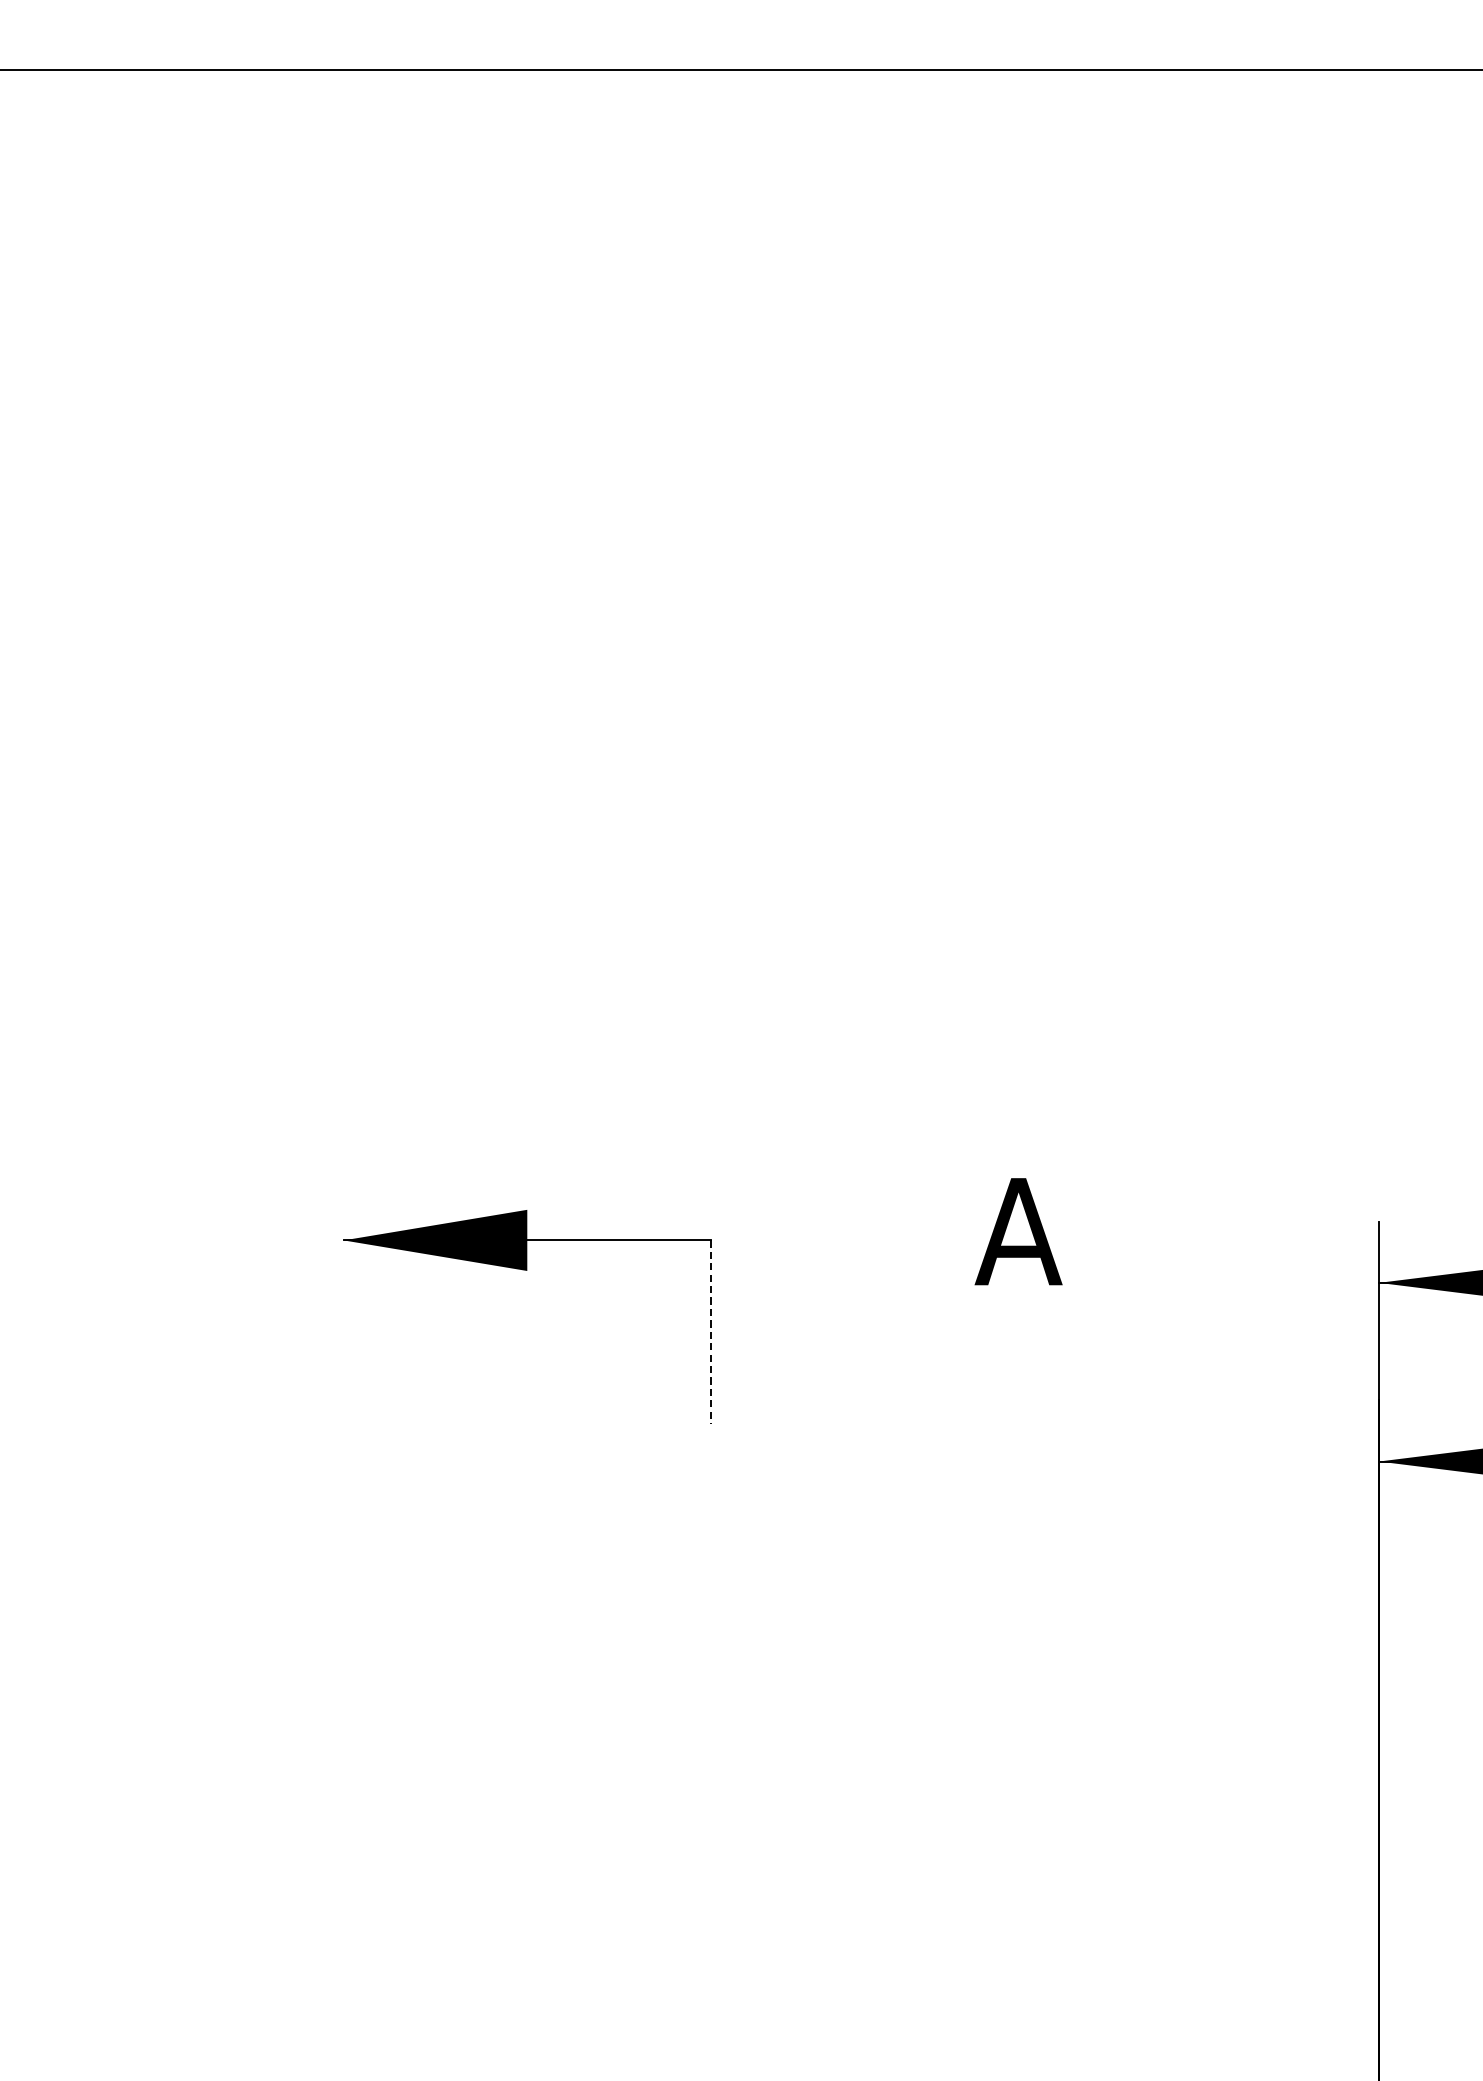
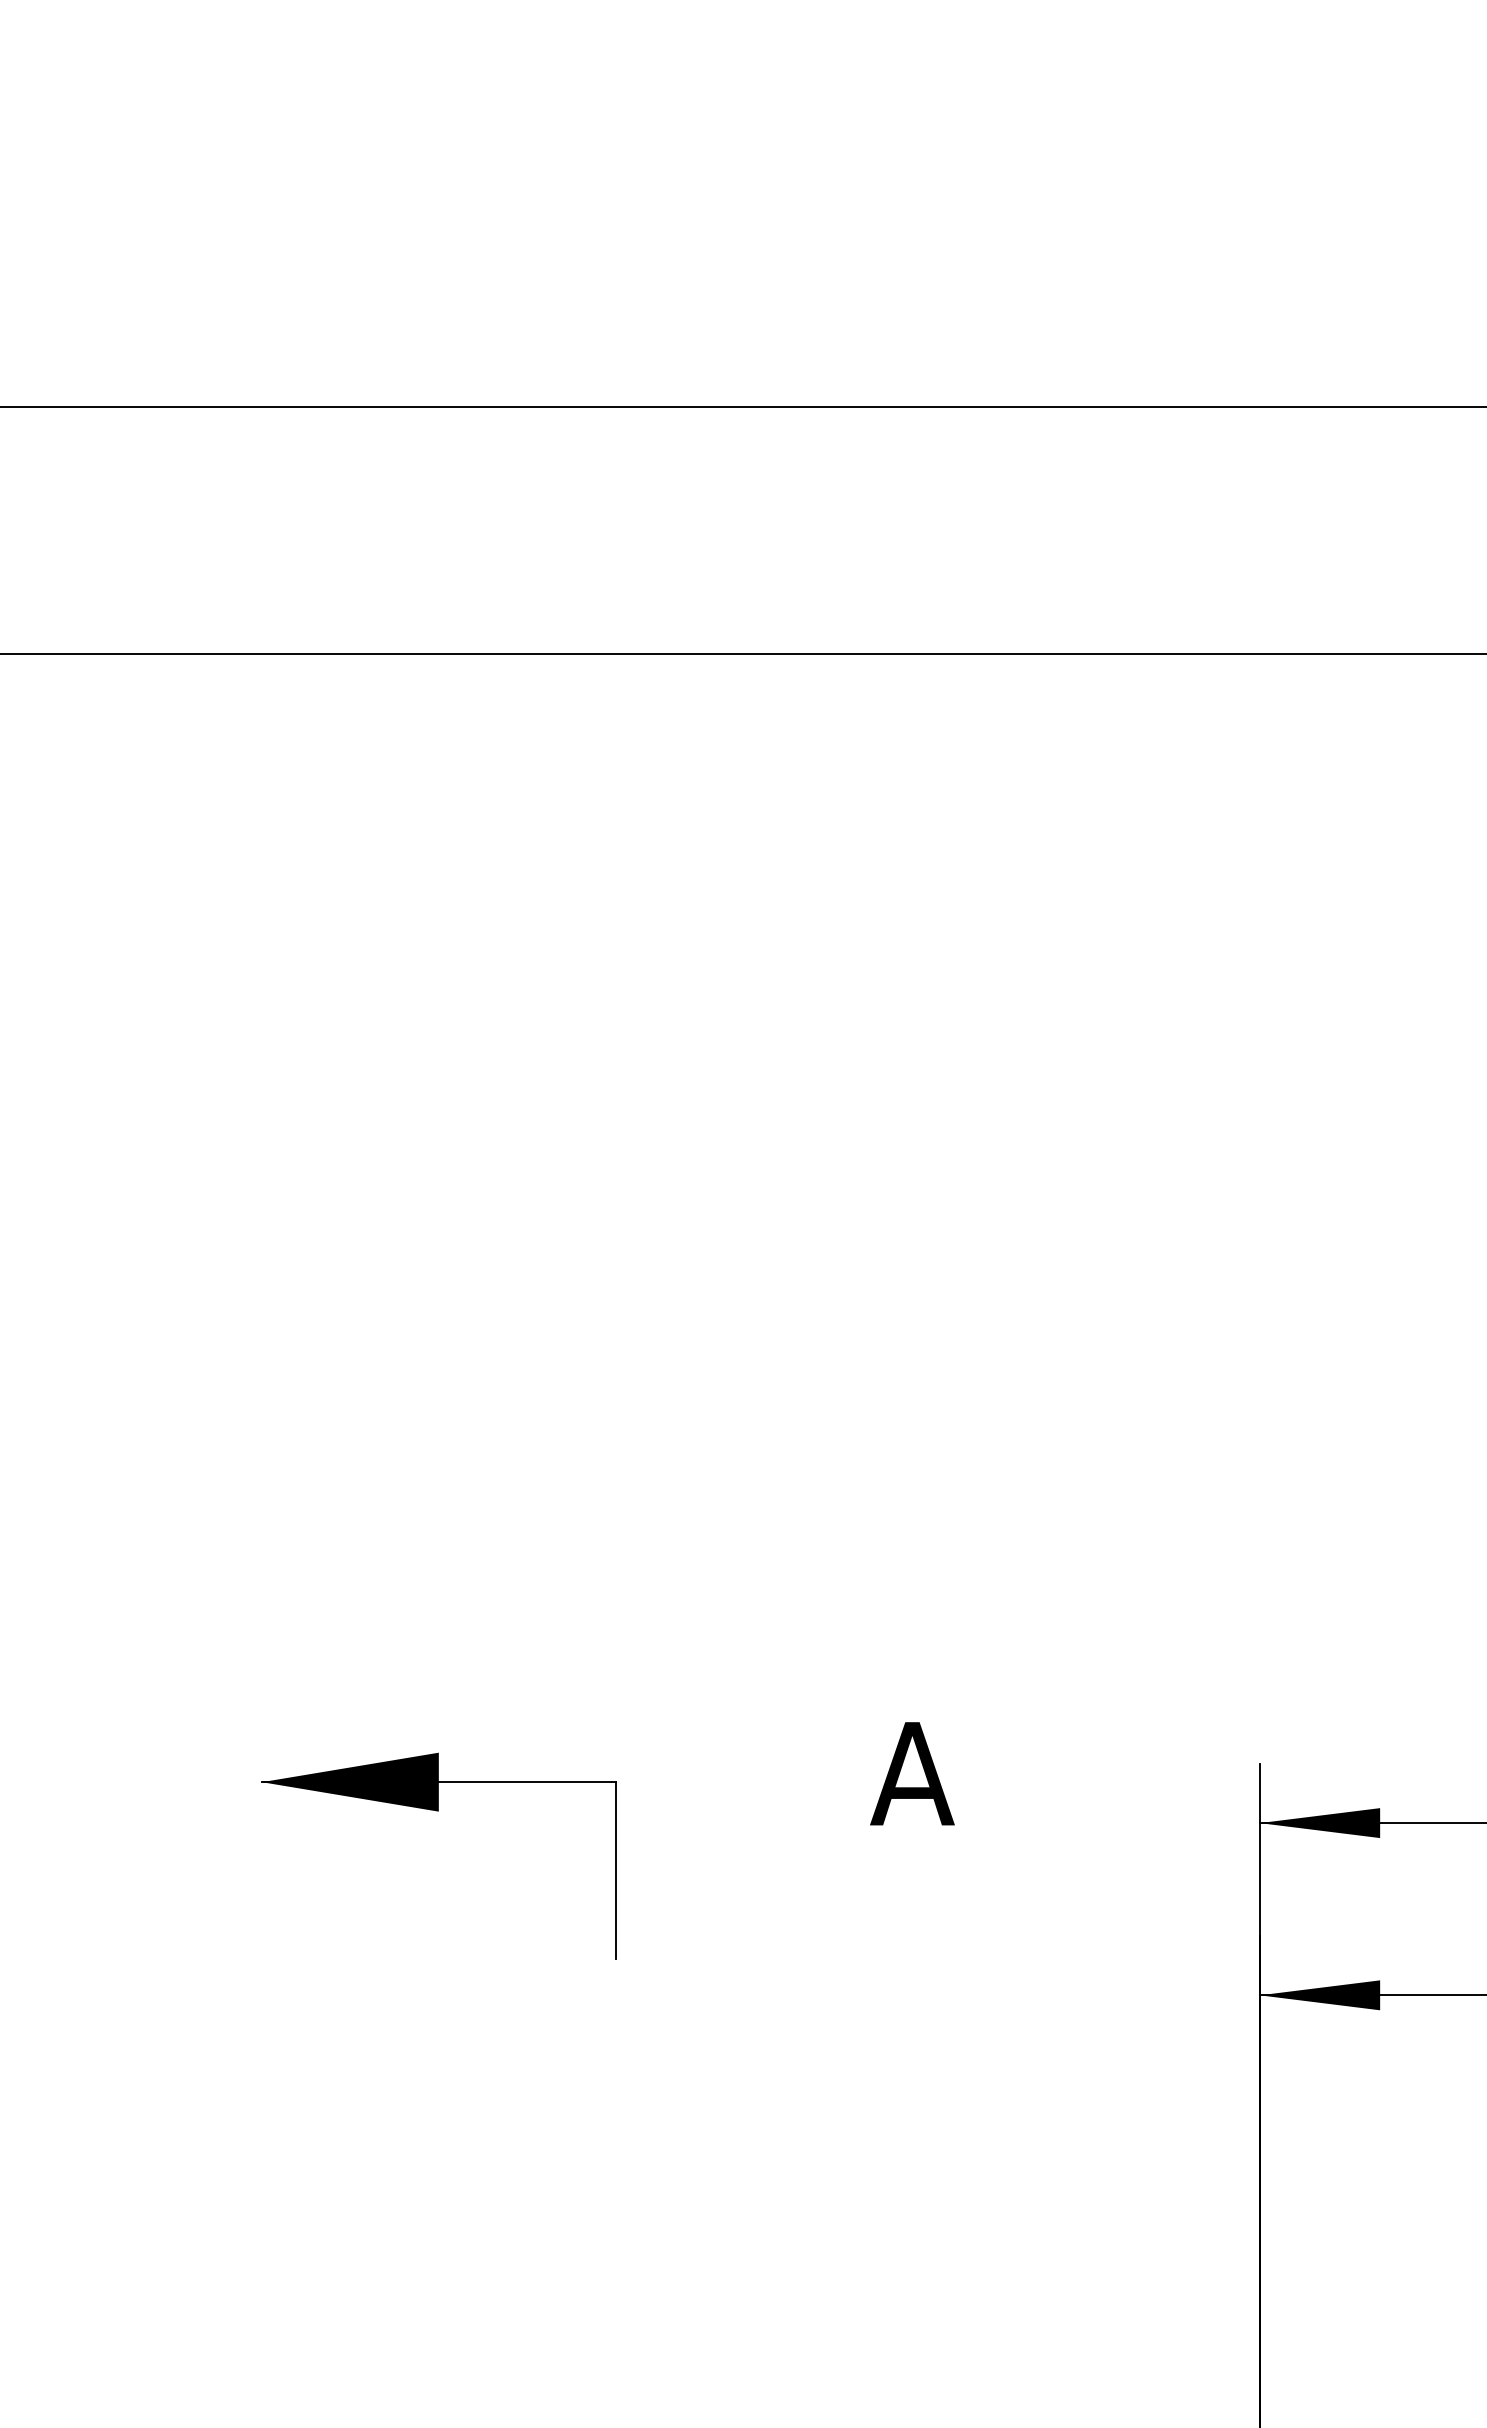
line: (710, 1333) -> (615, 1871), dashed -> solid

